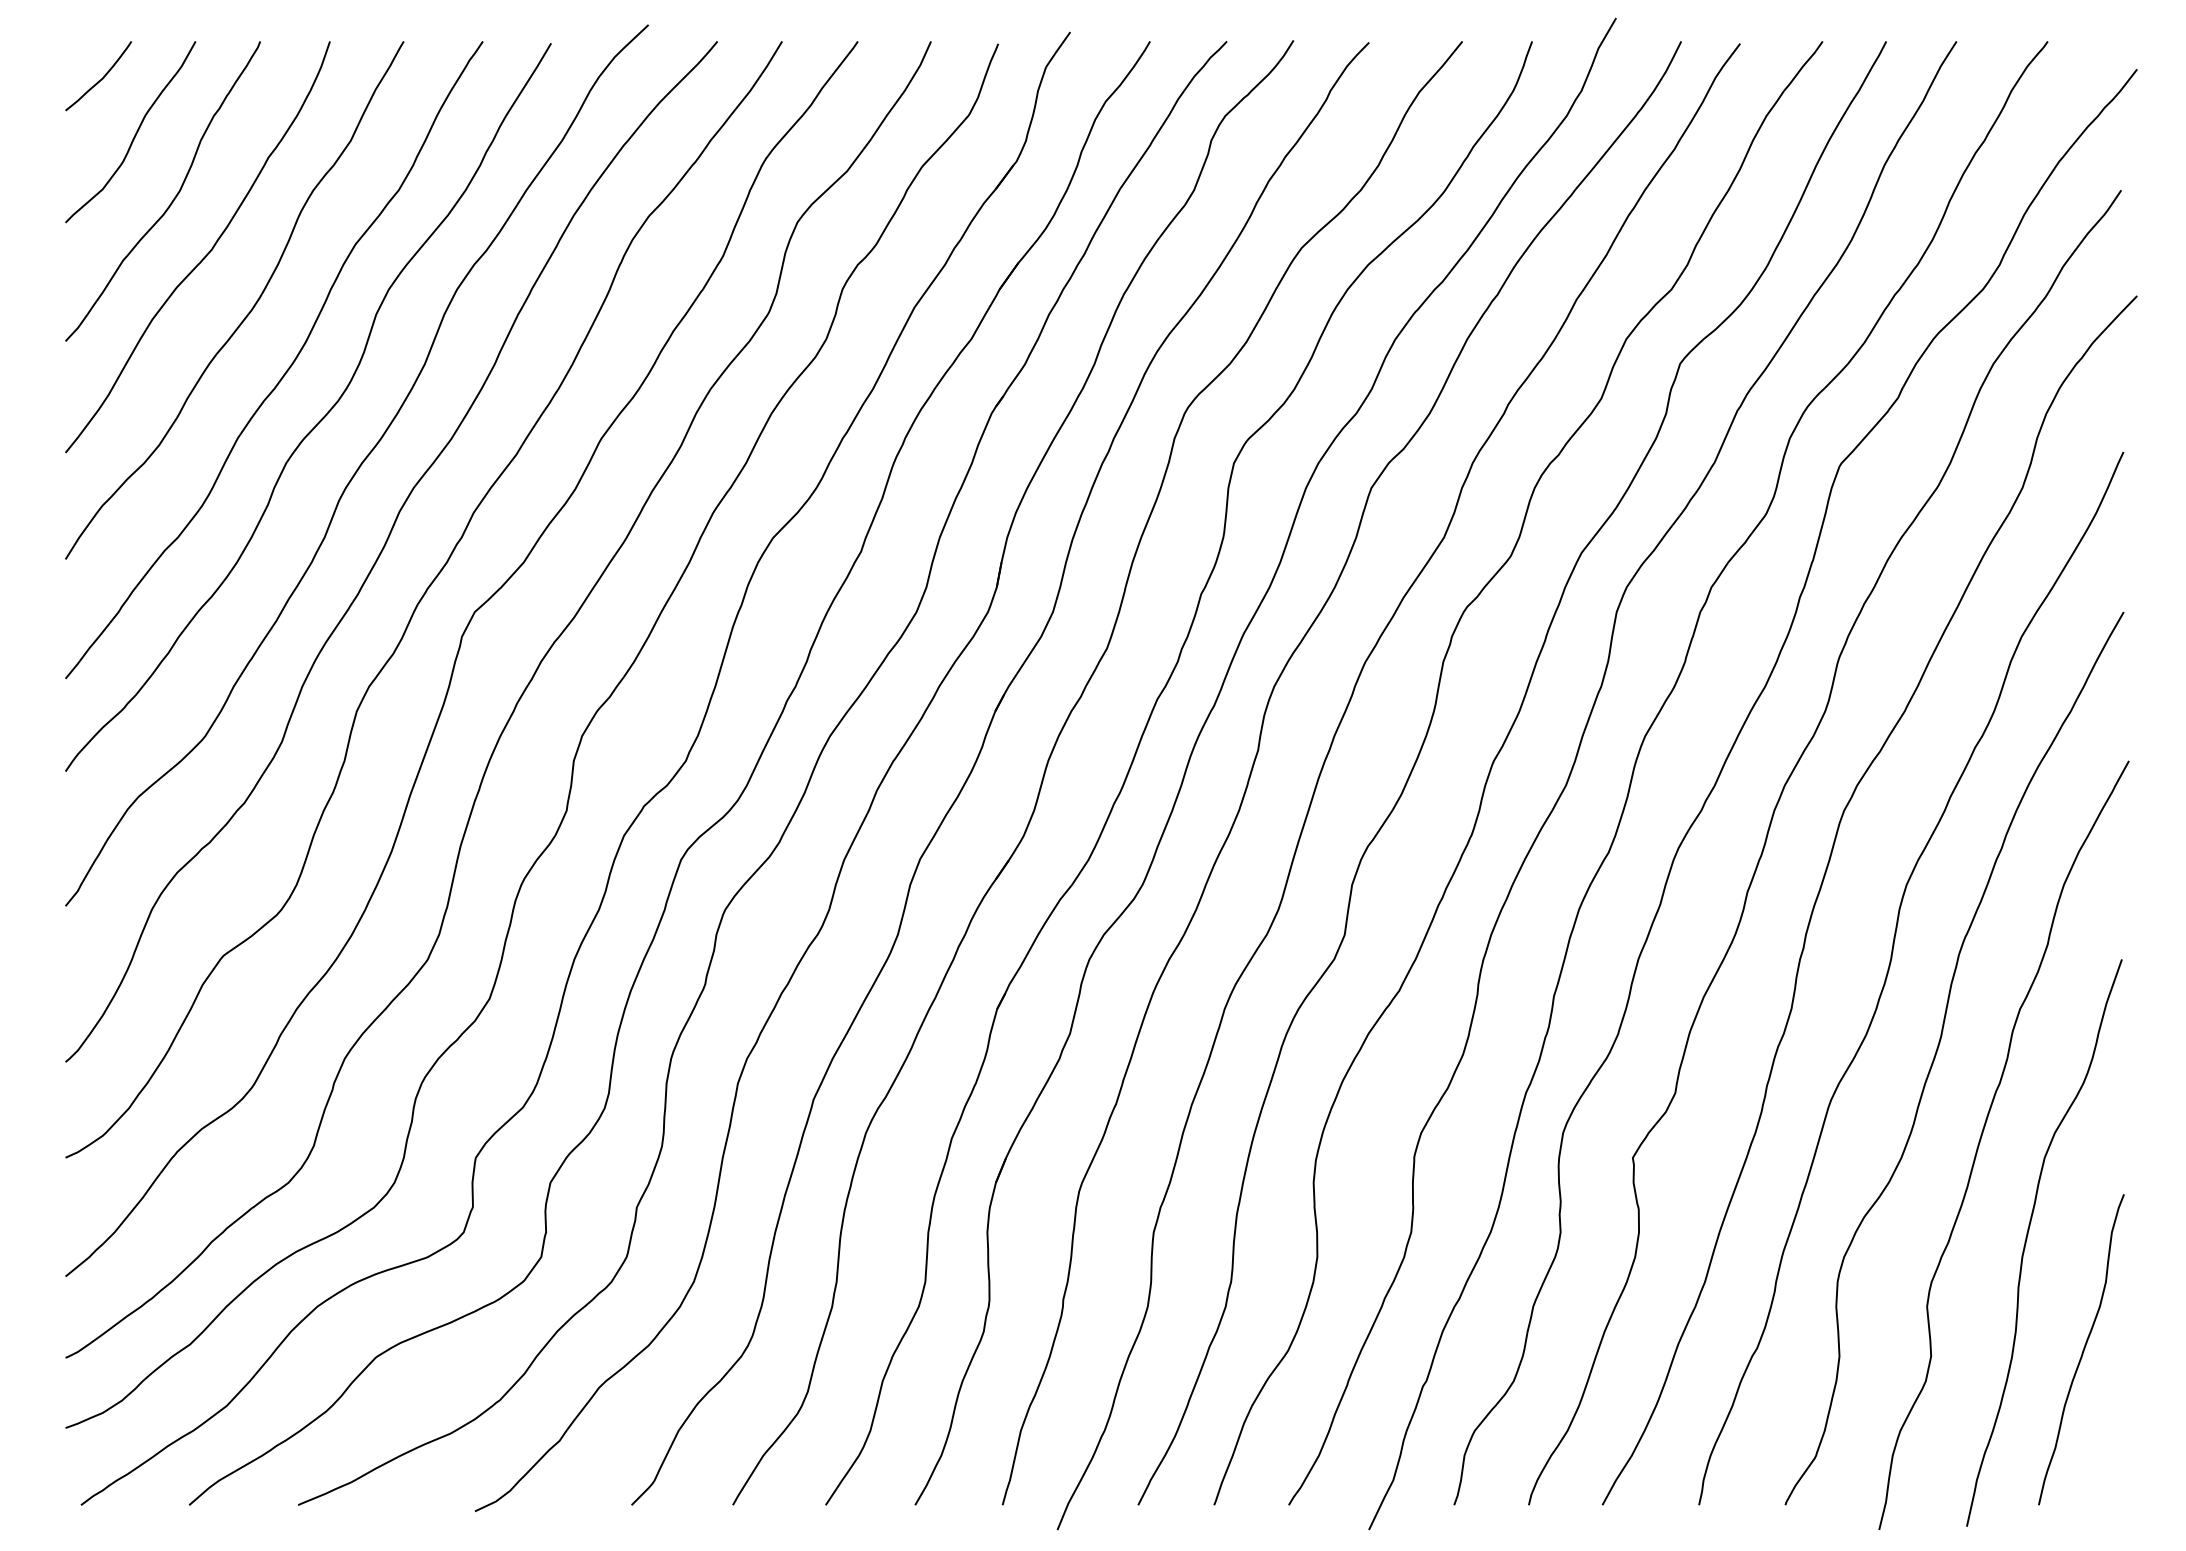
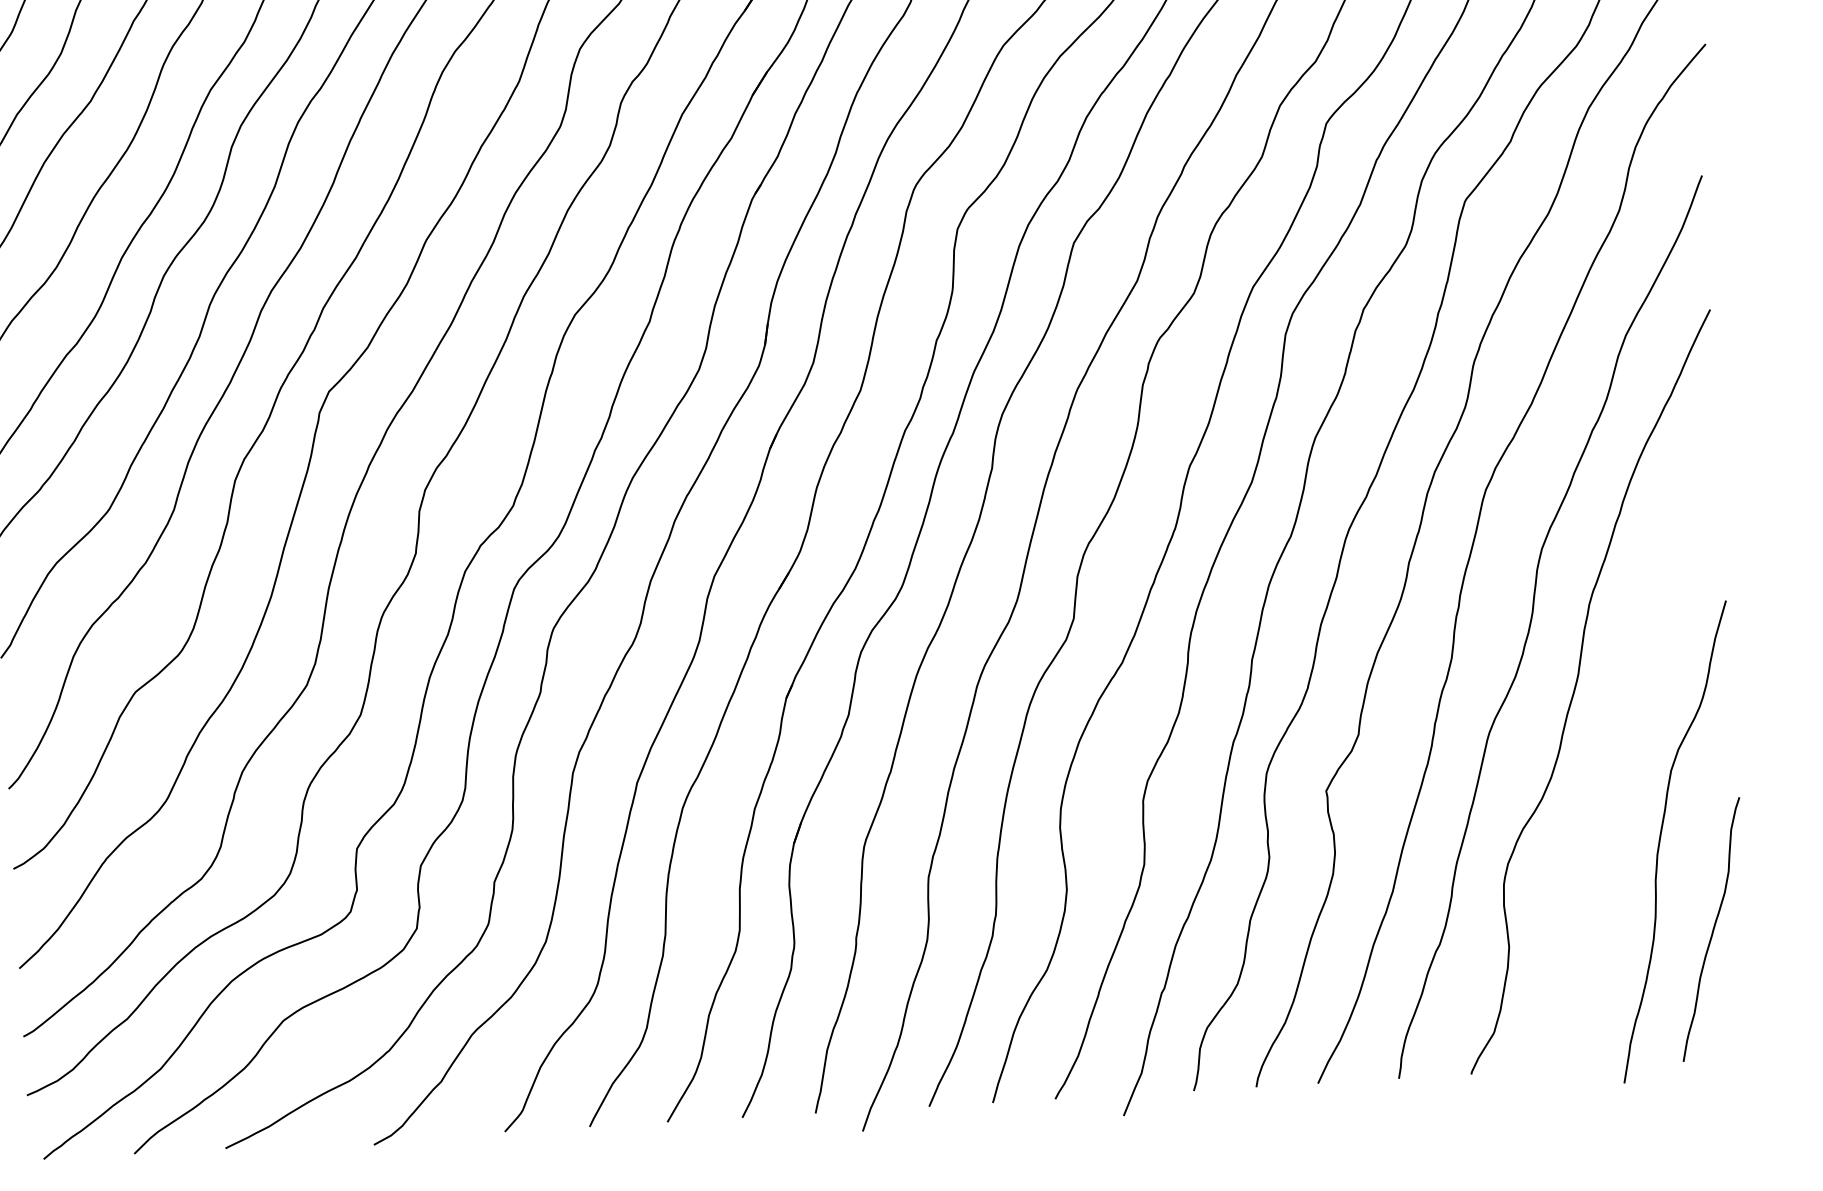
curve: (1981, 1139) -> (1617, 758), removed

